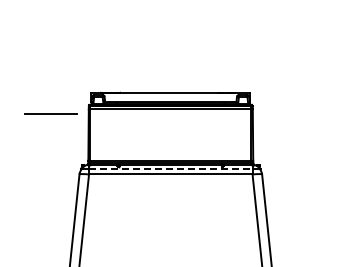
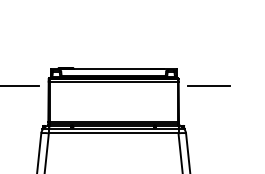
line: (290, 114) -> (208, 85), added
line: (170, 169) -> (113, 129), dashed -> solid

